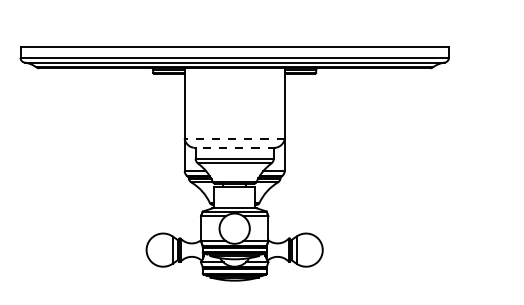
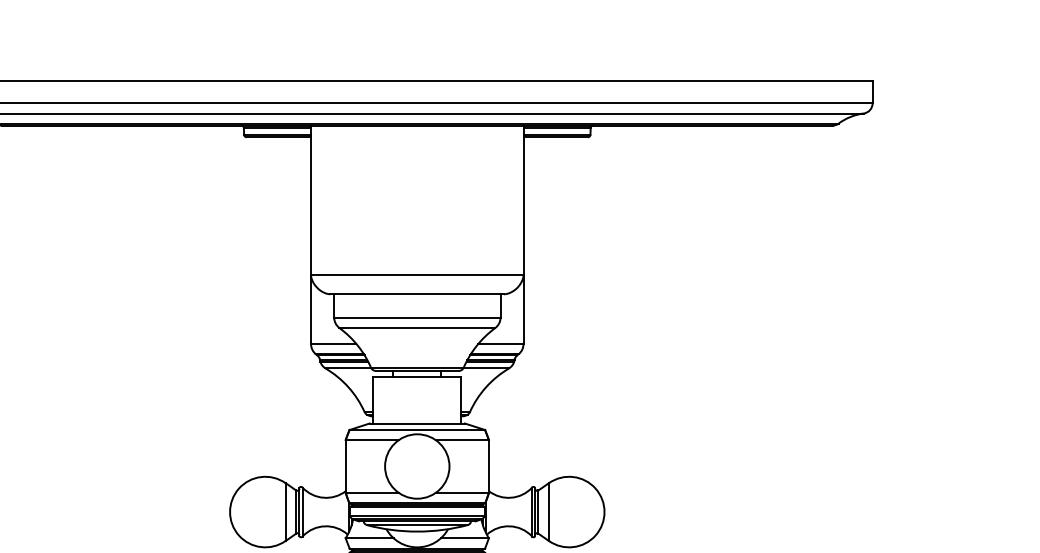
line: (234, 138) -> (416, 274), dashed -> solid
line: (234, 147) -> (416, 293), dashed -> solid

